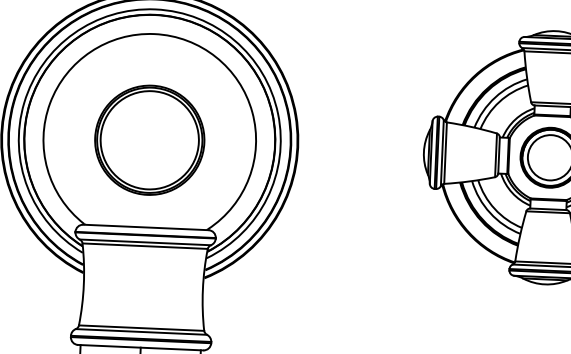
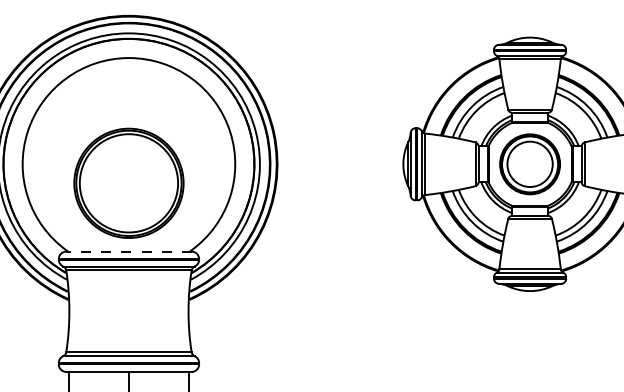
part: (149, 139) -> (128, 182), moved
line: (145, 227) -> (128, 251), solid -> dashed

